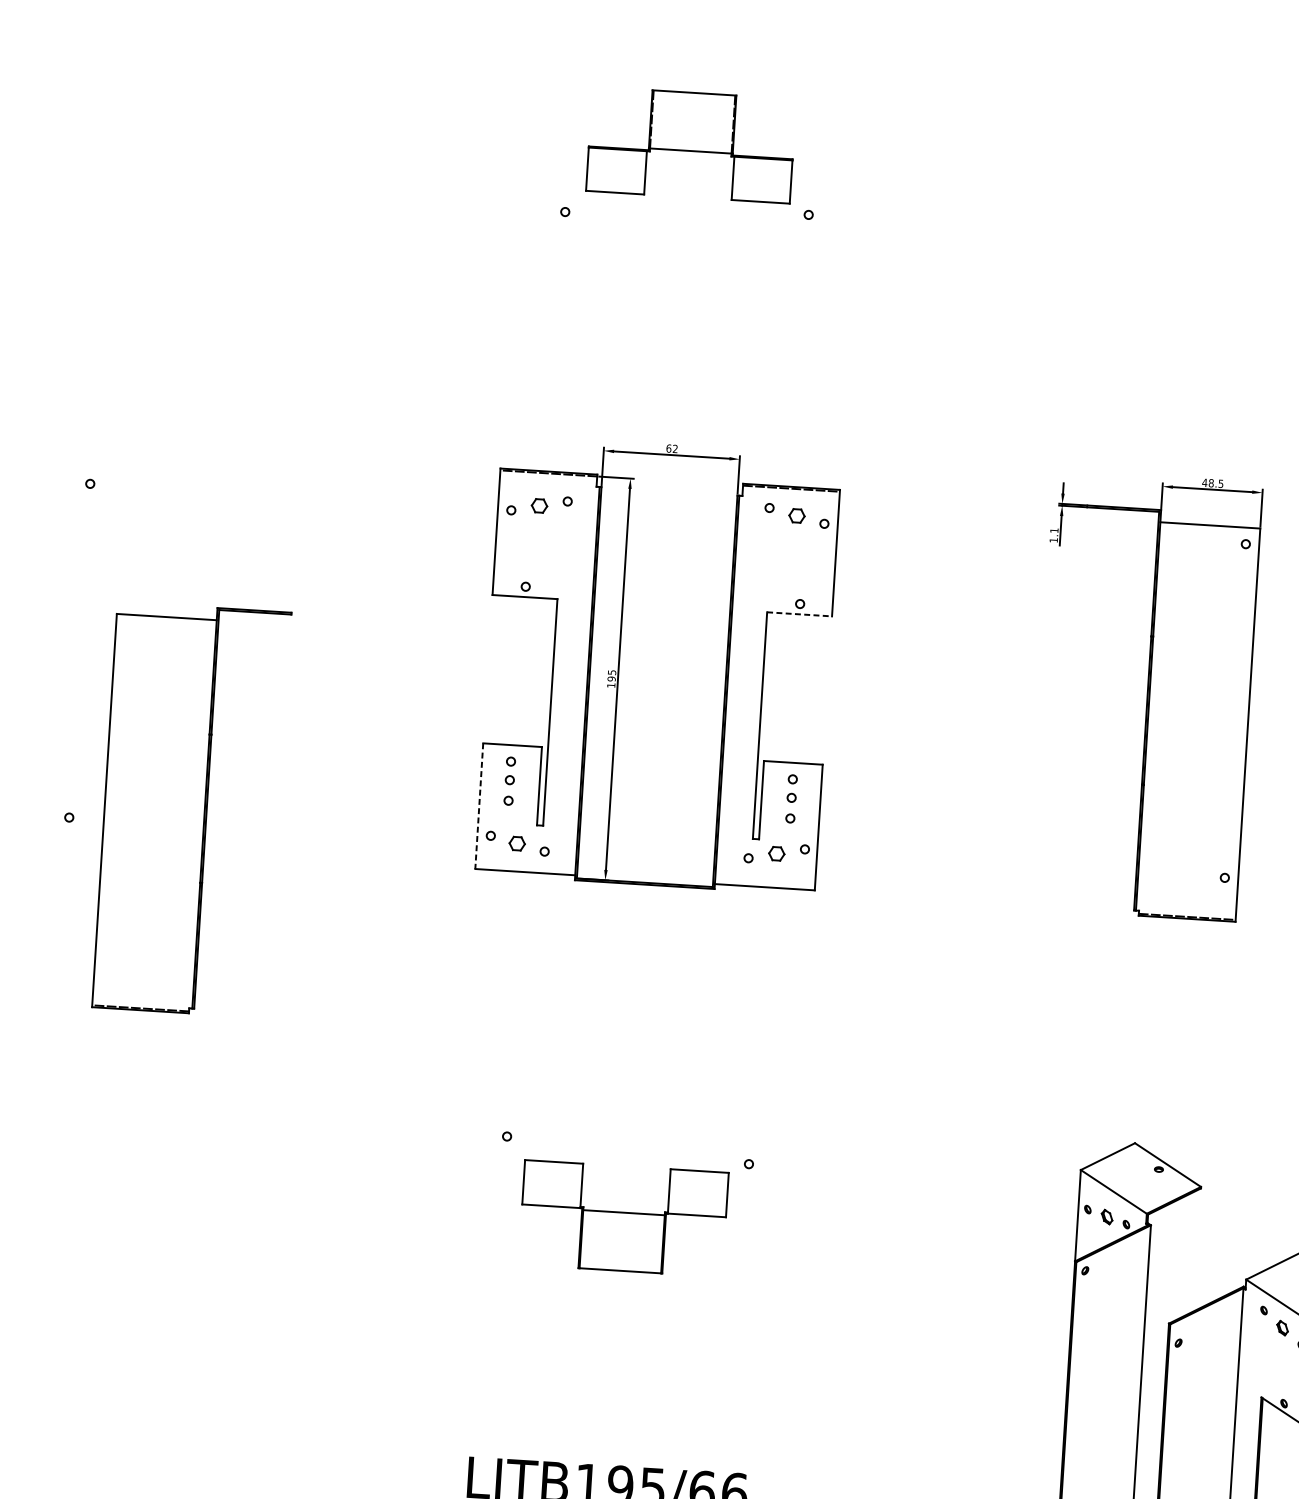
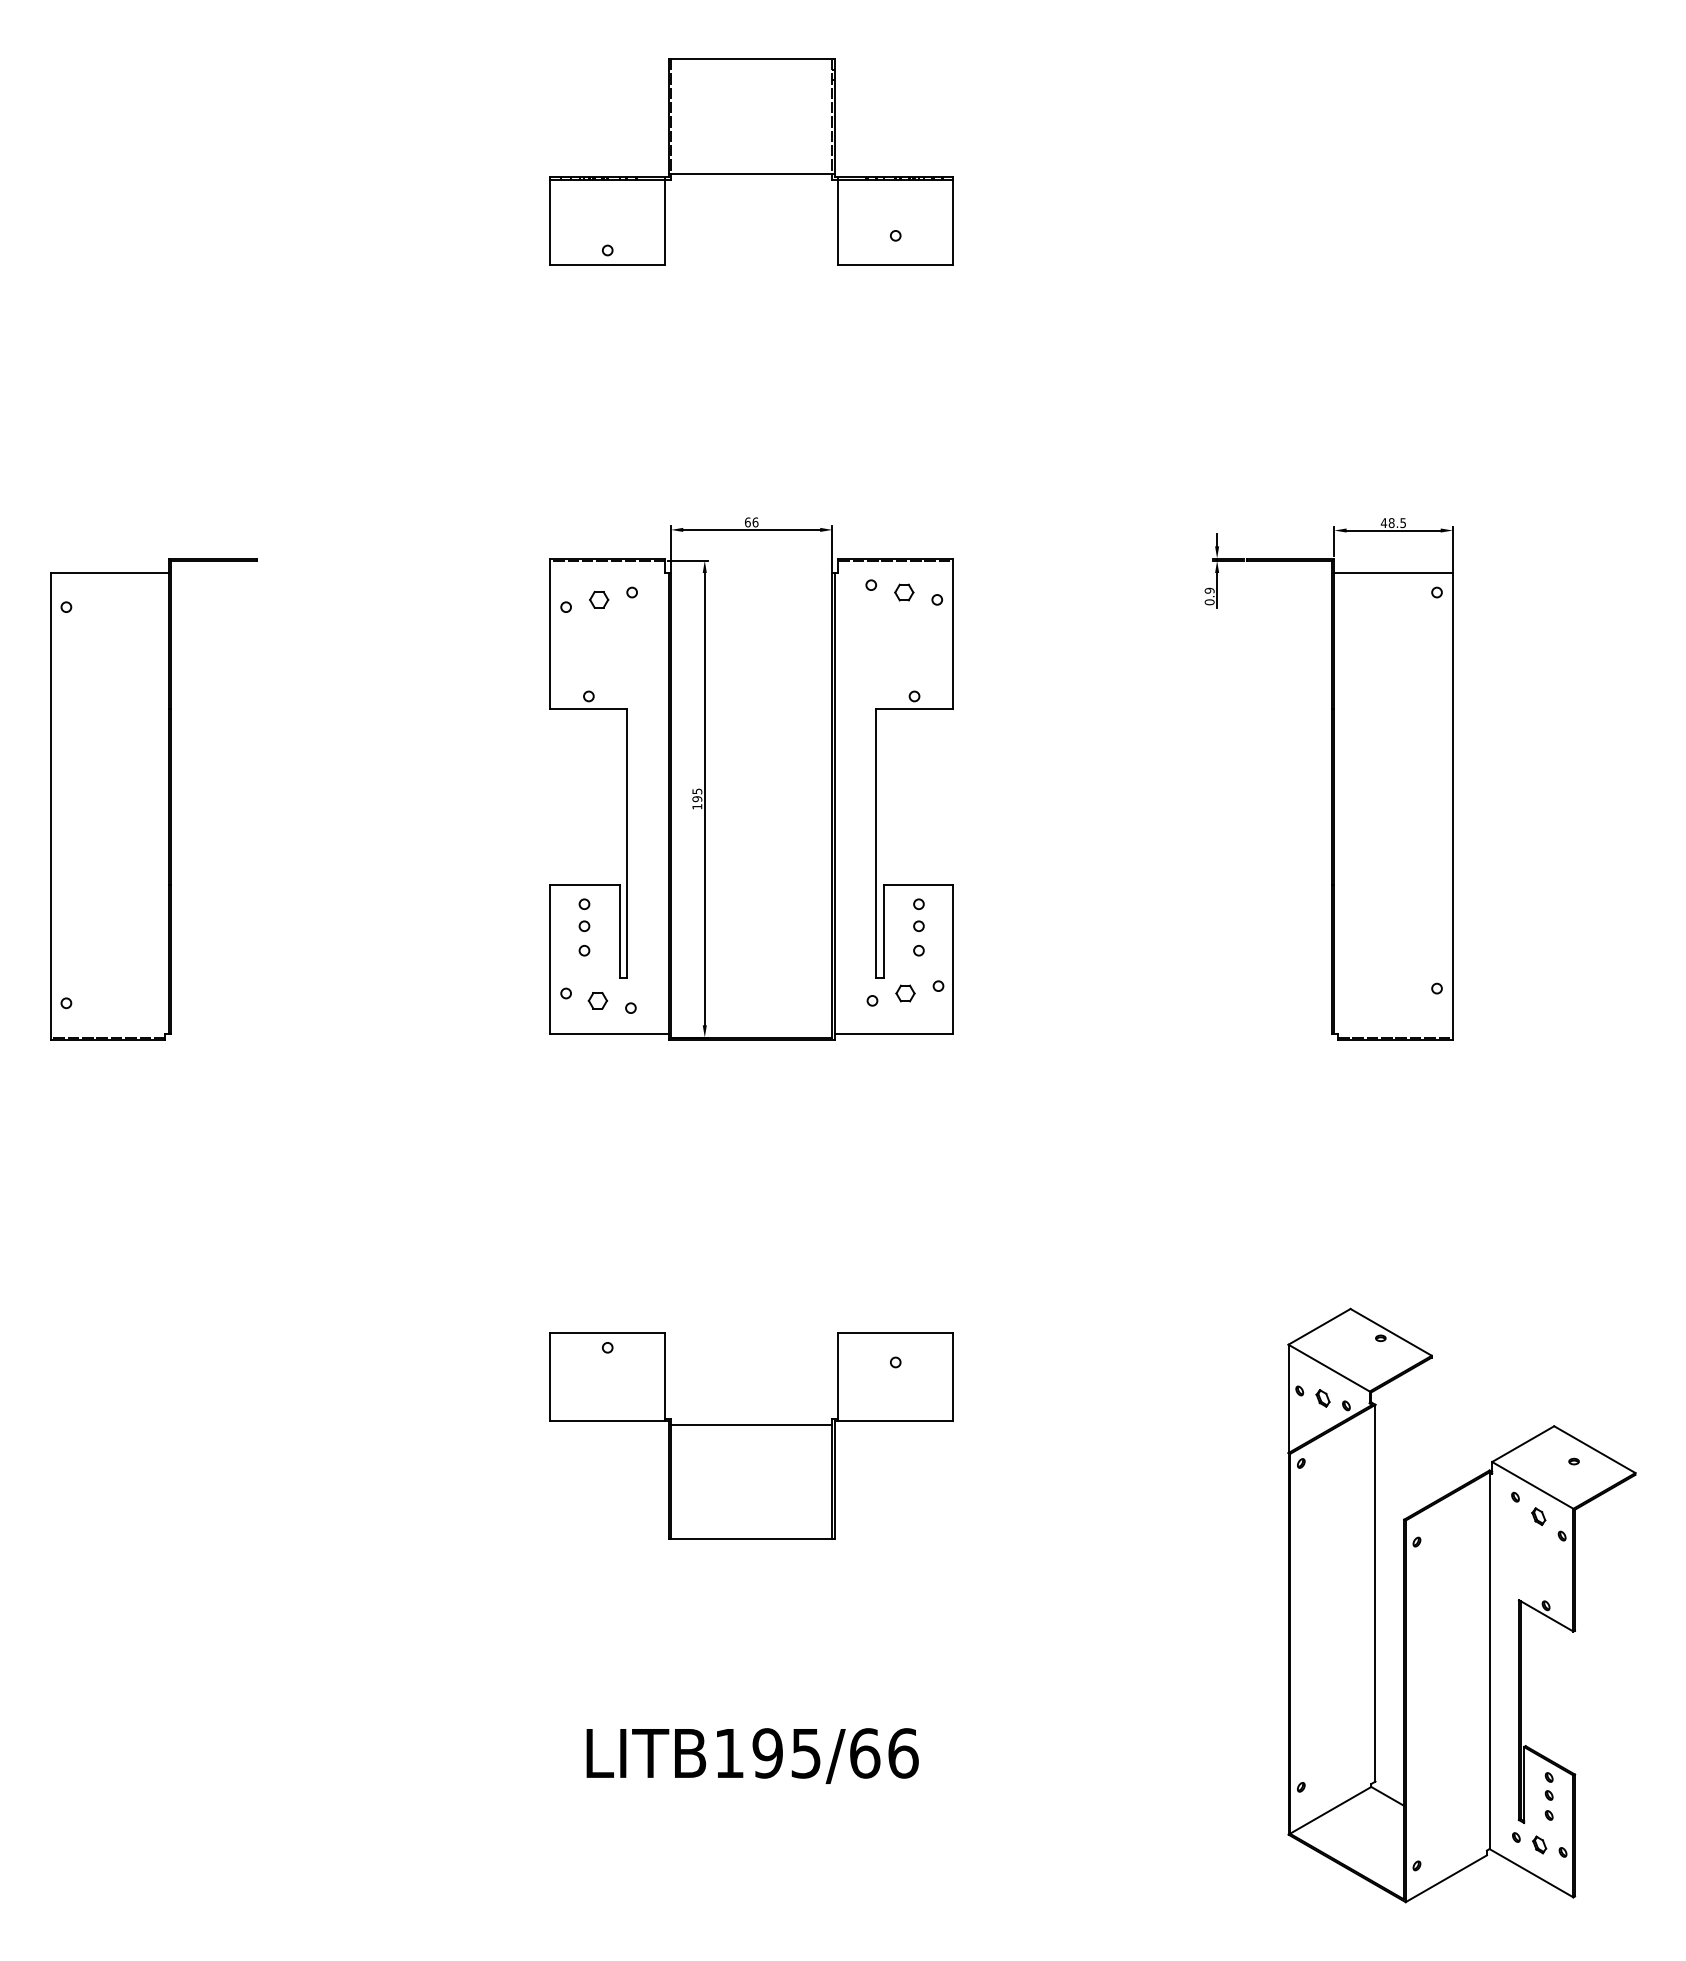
part: (691, 144) -> (751, 161), size x1.67
text: (675, 449) -> (755, 522), 62 -> 66
text: (1053, 535) -> (1209, 596), 1.1 -> 0.9
line: (799, 614) -> (914, 708), dashed -> solid
line: (479, 806) -> (550, 959), dashed -> solid
part: (191, 810) -> (153, 799), moved
part: (623, 1218) -> (751, 1435), size x1.67

